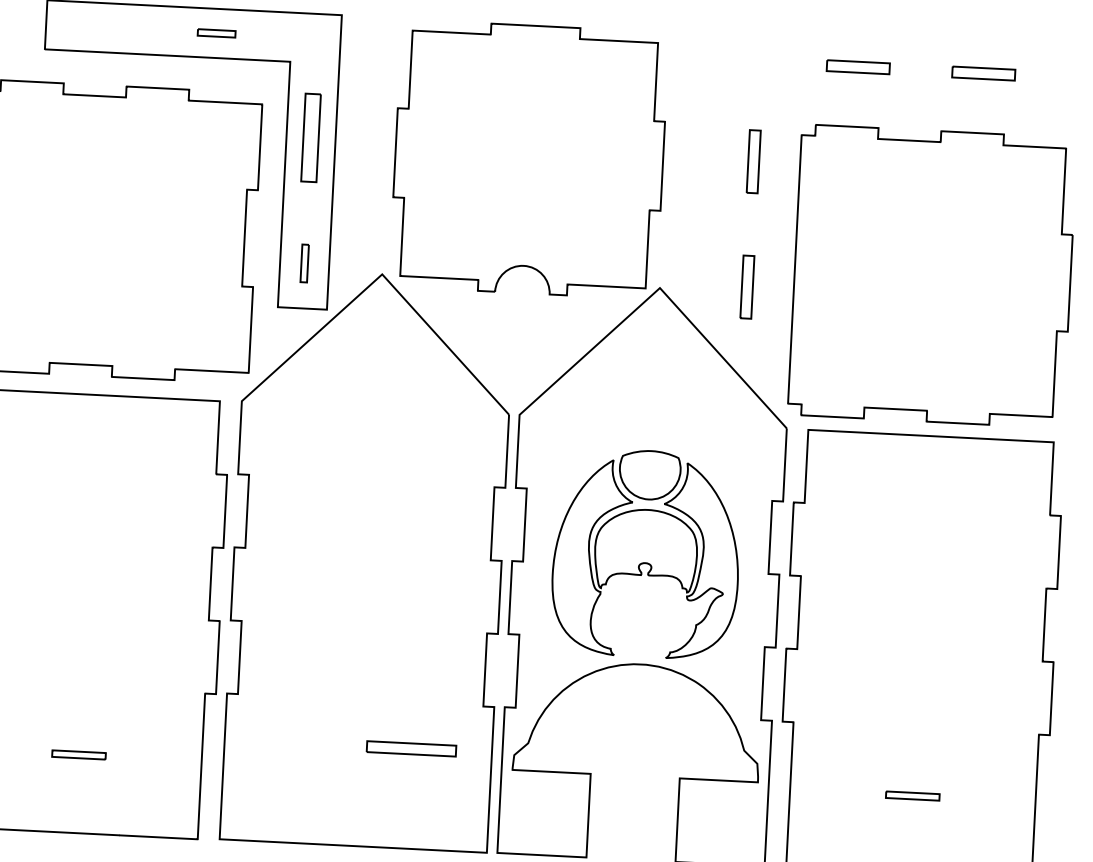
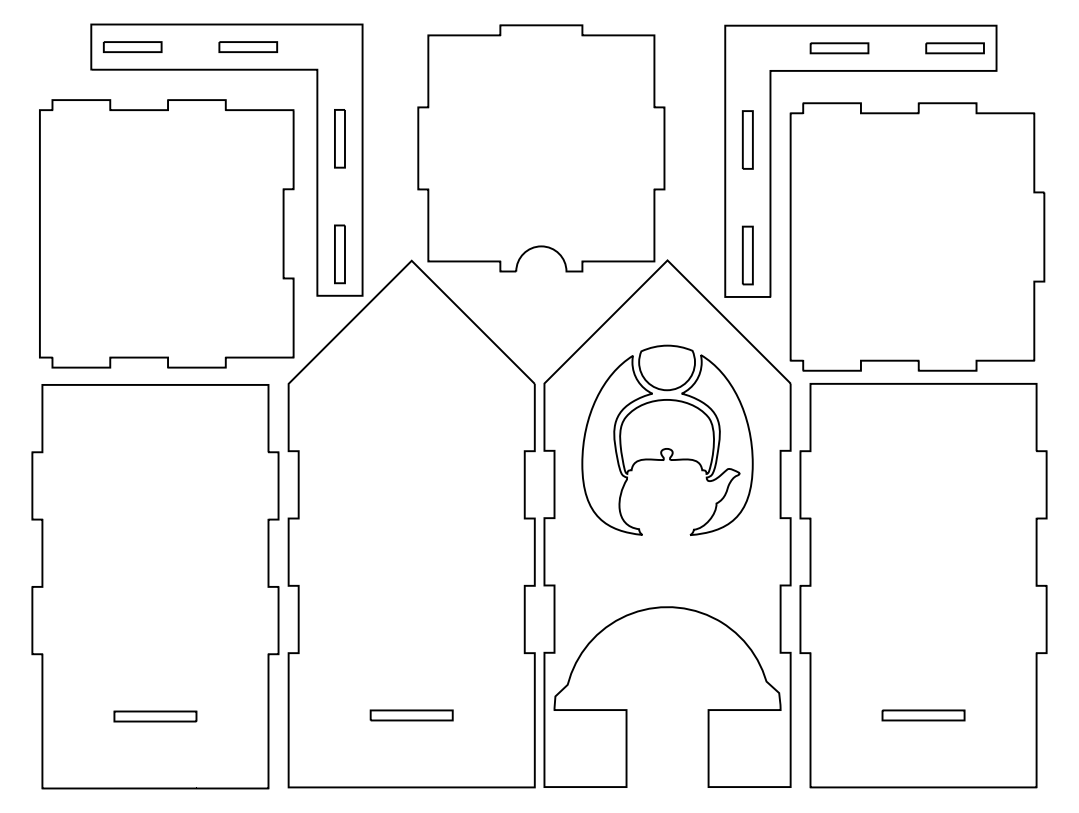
part: (90, 26) -> (132, 46), added
part: (216, 32) -> (248, 46), size x1.67
part: (879, 93) -> (860, 71), added
part: (310, 137) -> (339, 138), size x0.71
part: (304, 263) -> (339, 254), size x1.67
part: (646, 552) -> (667, 439), moved
part: (411, 748) -> (411, 715), moved
part: (79, 754) -> (155, 716), size x1.67
part: (912, 796) -> (923, 715), size x1.67

